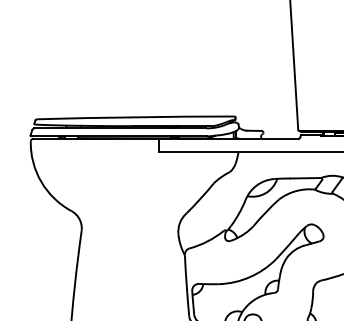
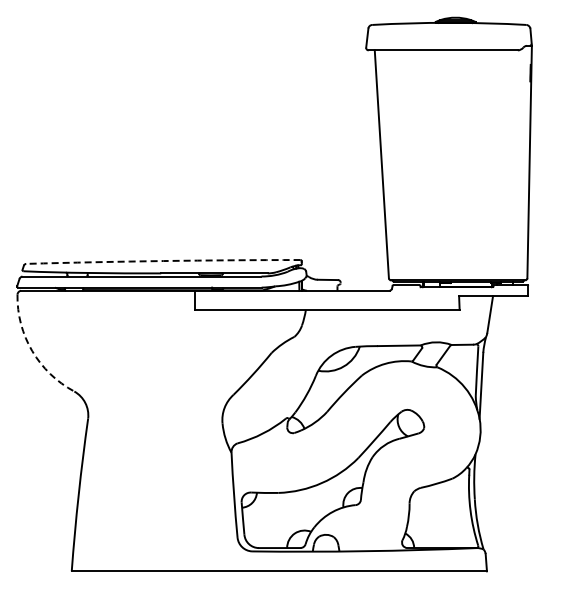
arc: (135, 117) -> (163, 261), solid -> dashed
arc: (41, 182) -> (32, 351), solid -> dashed

